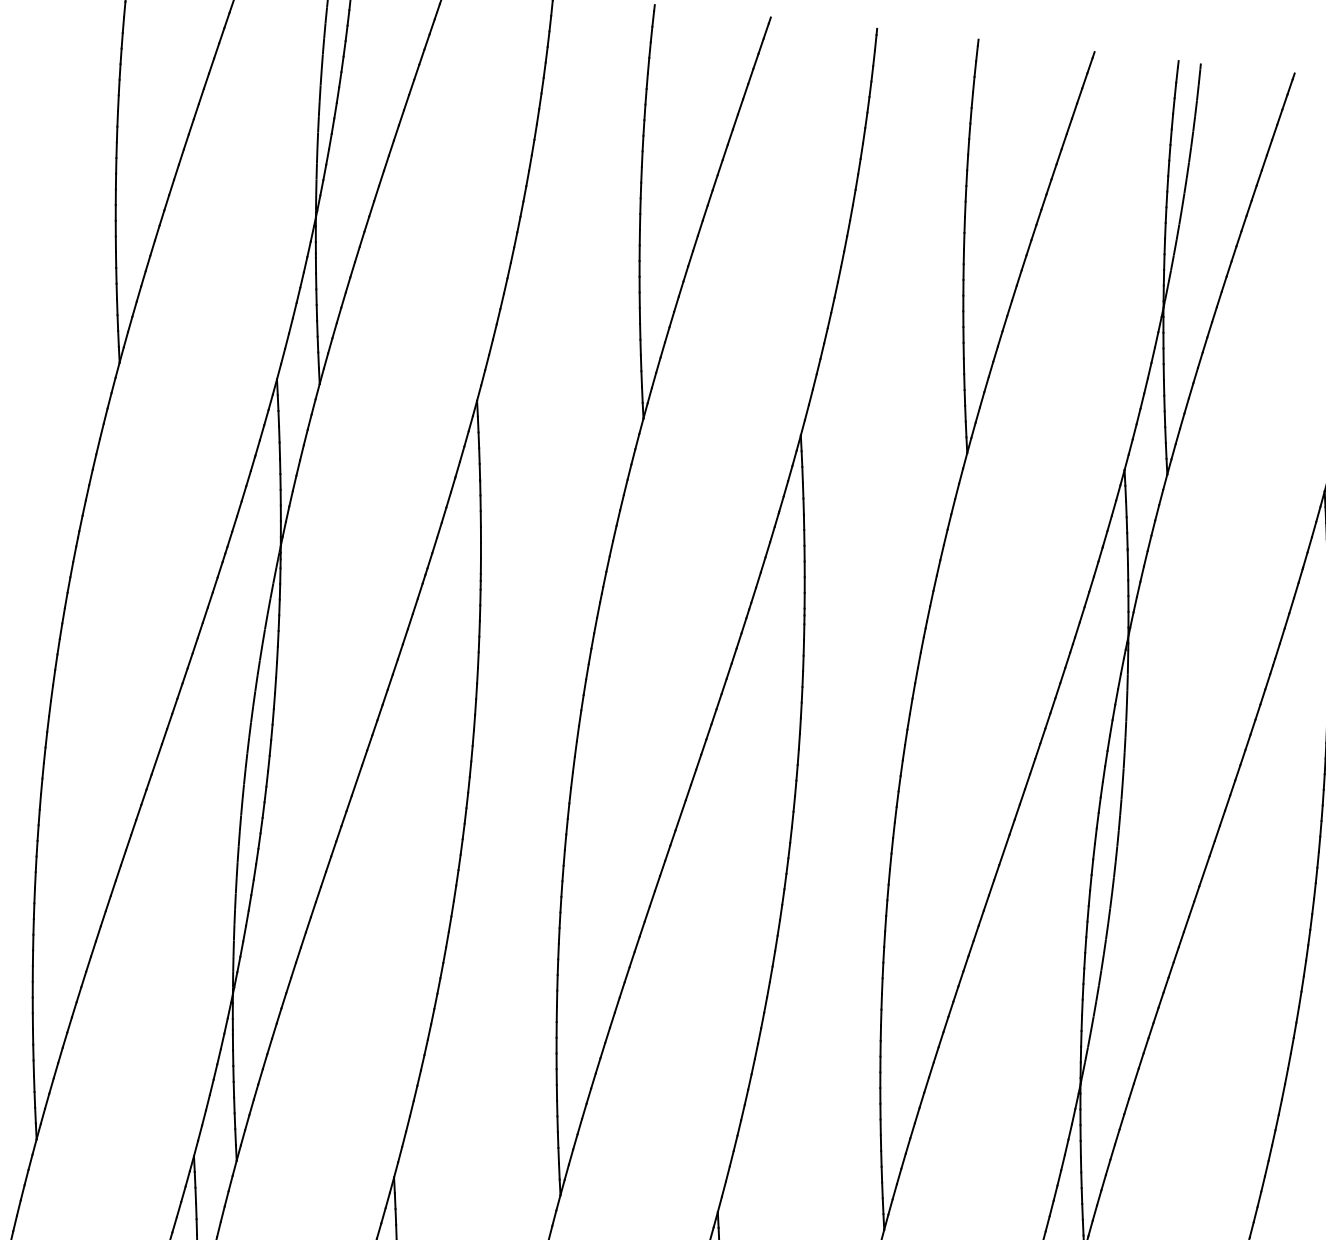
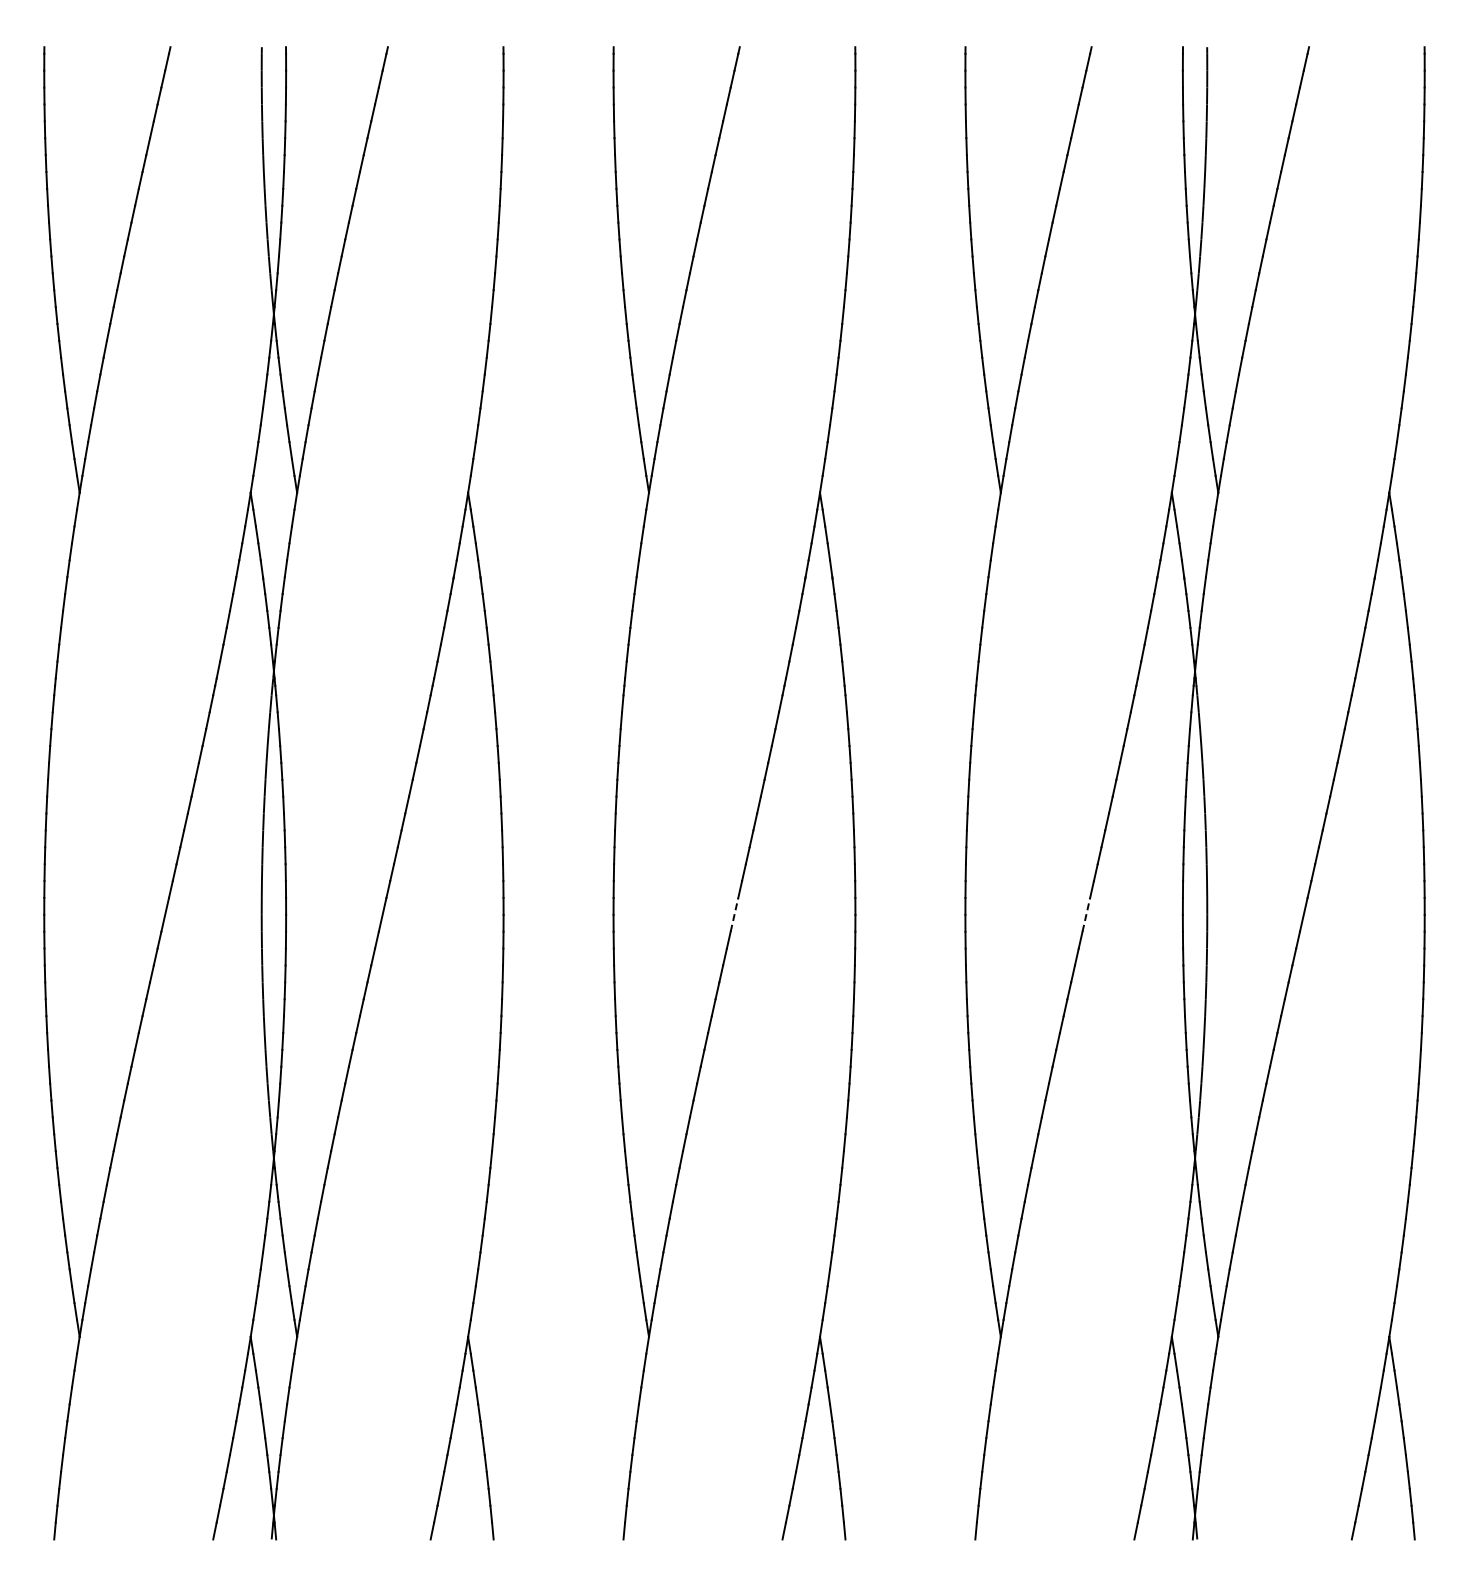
line: (680, 815) -> (734, 914), solid -> dashed
line: (1004, 849) -> (1086, 914), solid -> dashed

